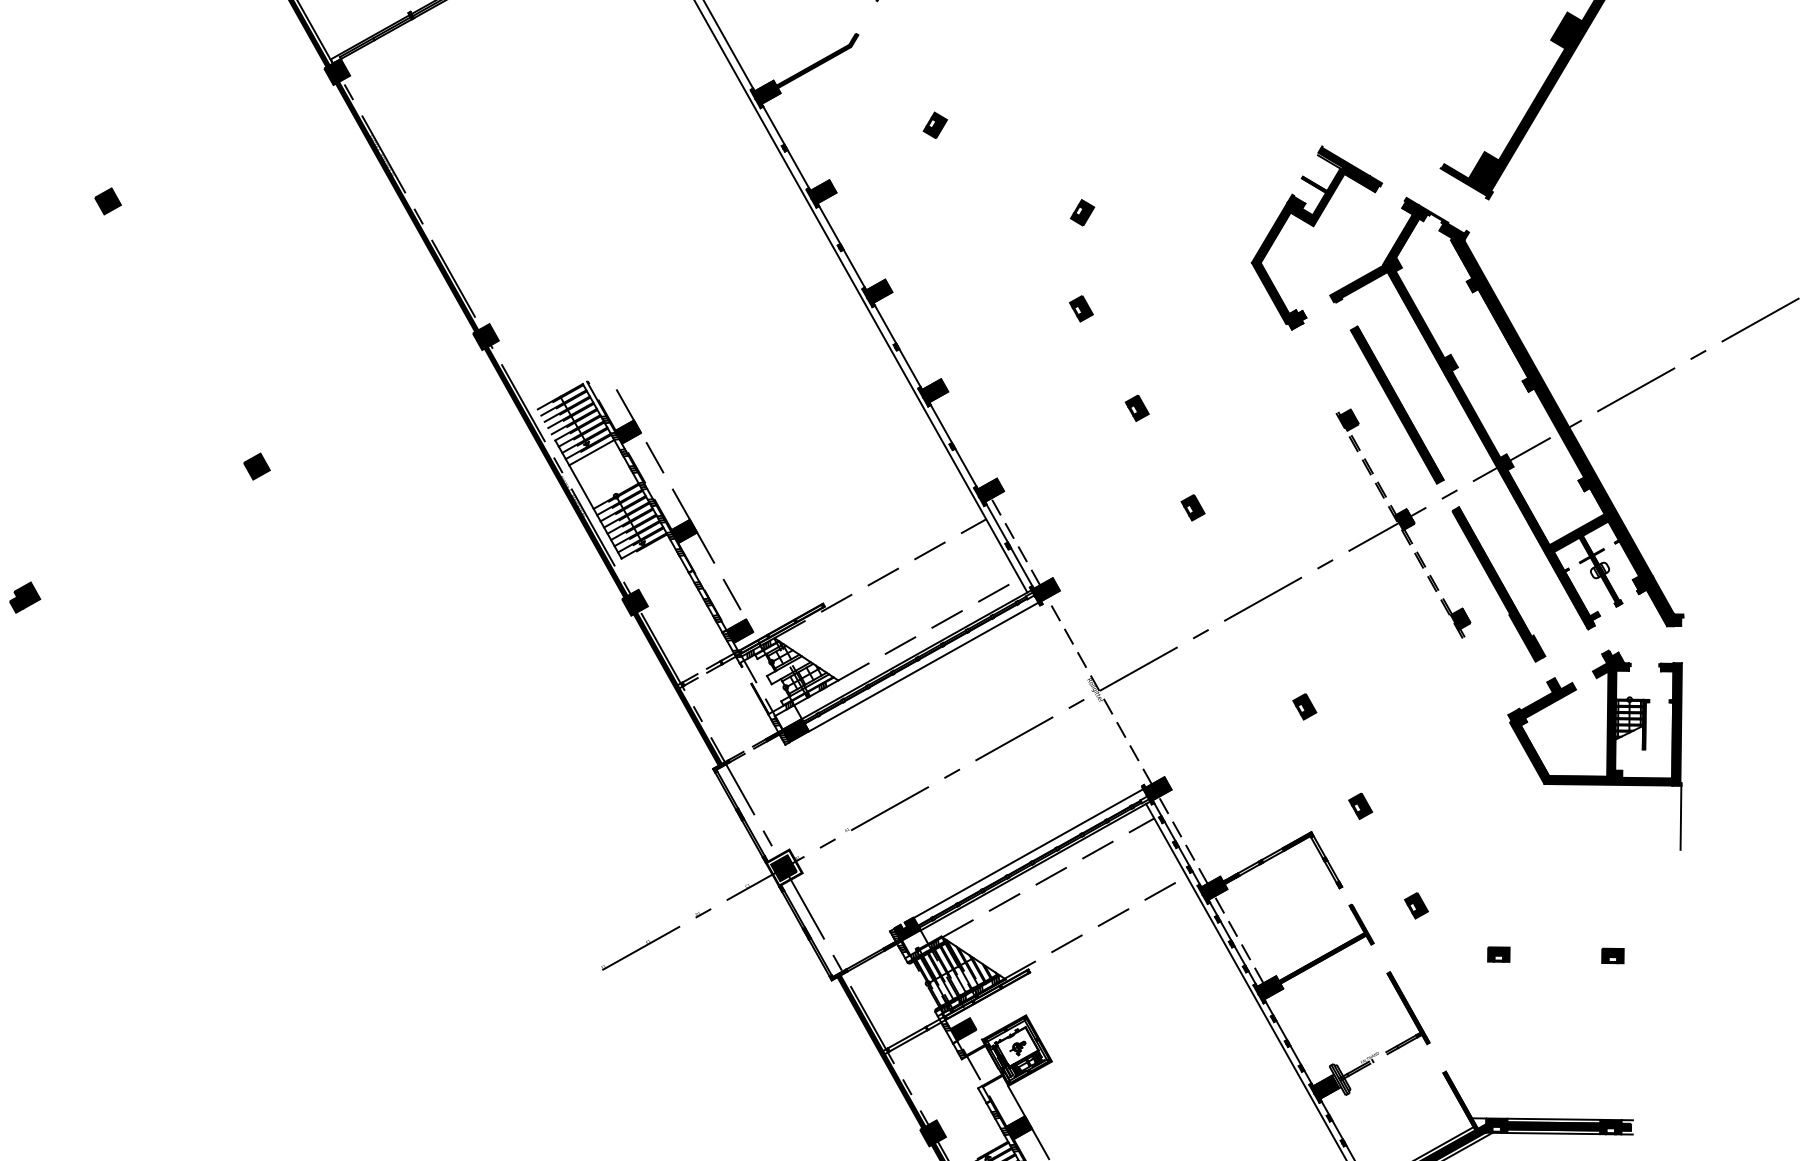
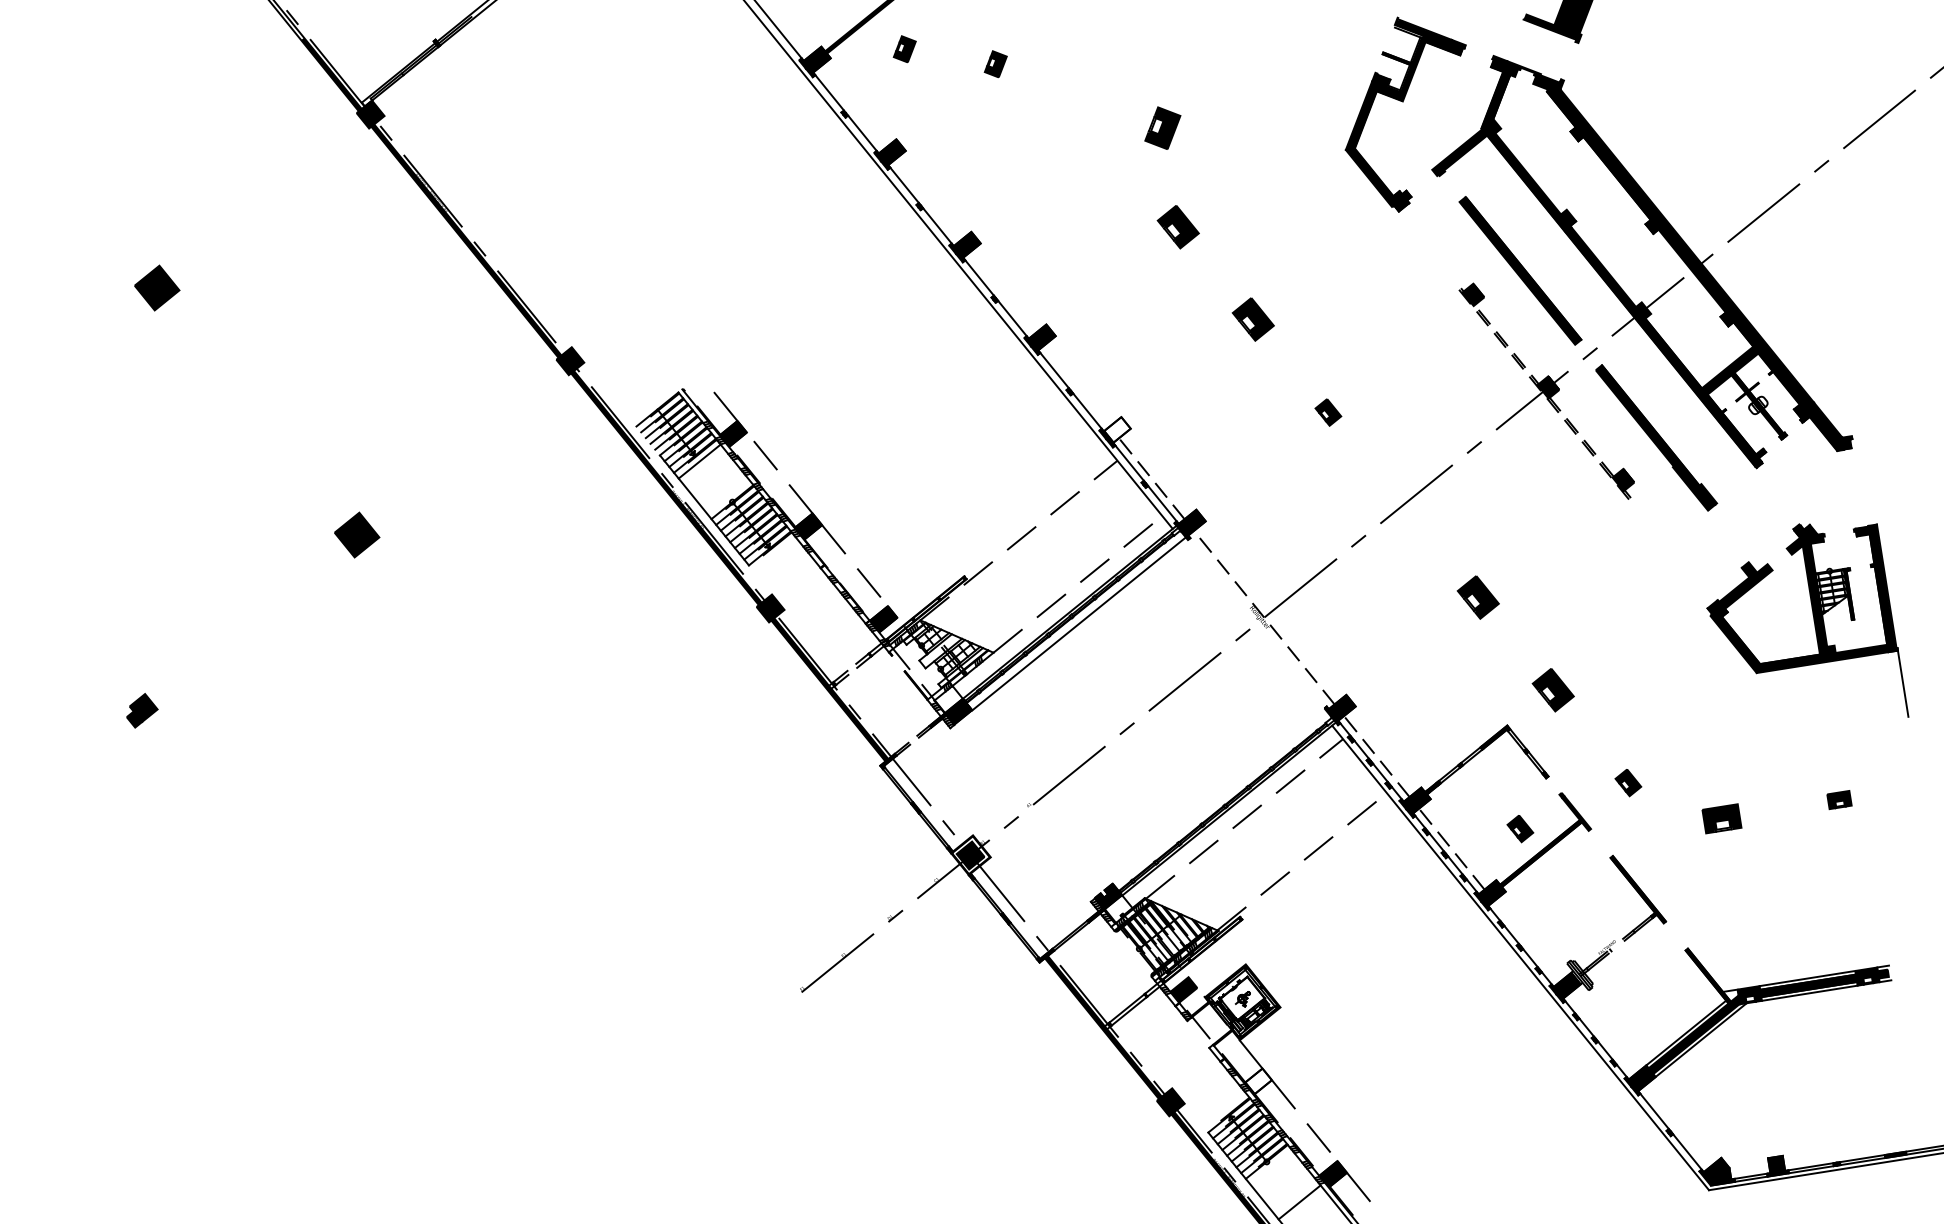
part: (851, 96) -> (904, 49), added
part: (108, 200) -> (157, 287), size x1.6
part: (1082, 212) -> (1162, 128), size x1.6
part: (1081, 308) -> (1178, 227), size x1.6
part: (1137, 408) -> (1253, 320), size x1.6
part: (257, 466) -> (357, 534), size x1.6
fill: (991, 489) -> (1117, 429), removed
part: (1304, 706) -> (1478, 597), size x1.6
part: (1600, 742) -> (1807, 620), moved
part: (1360, 806) -> (1553, 690), size x1.6
line: (1028, 853) -> (1219, 797), removed
part: (1307, 932) -> (1520, 829), added
part: (1498, 954) -> (1721, 818), size x1.6
fill: (1019, 1127) -> (1258, 1081), removed

